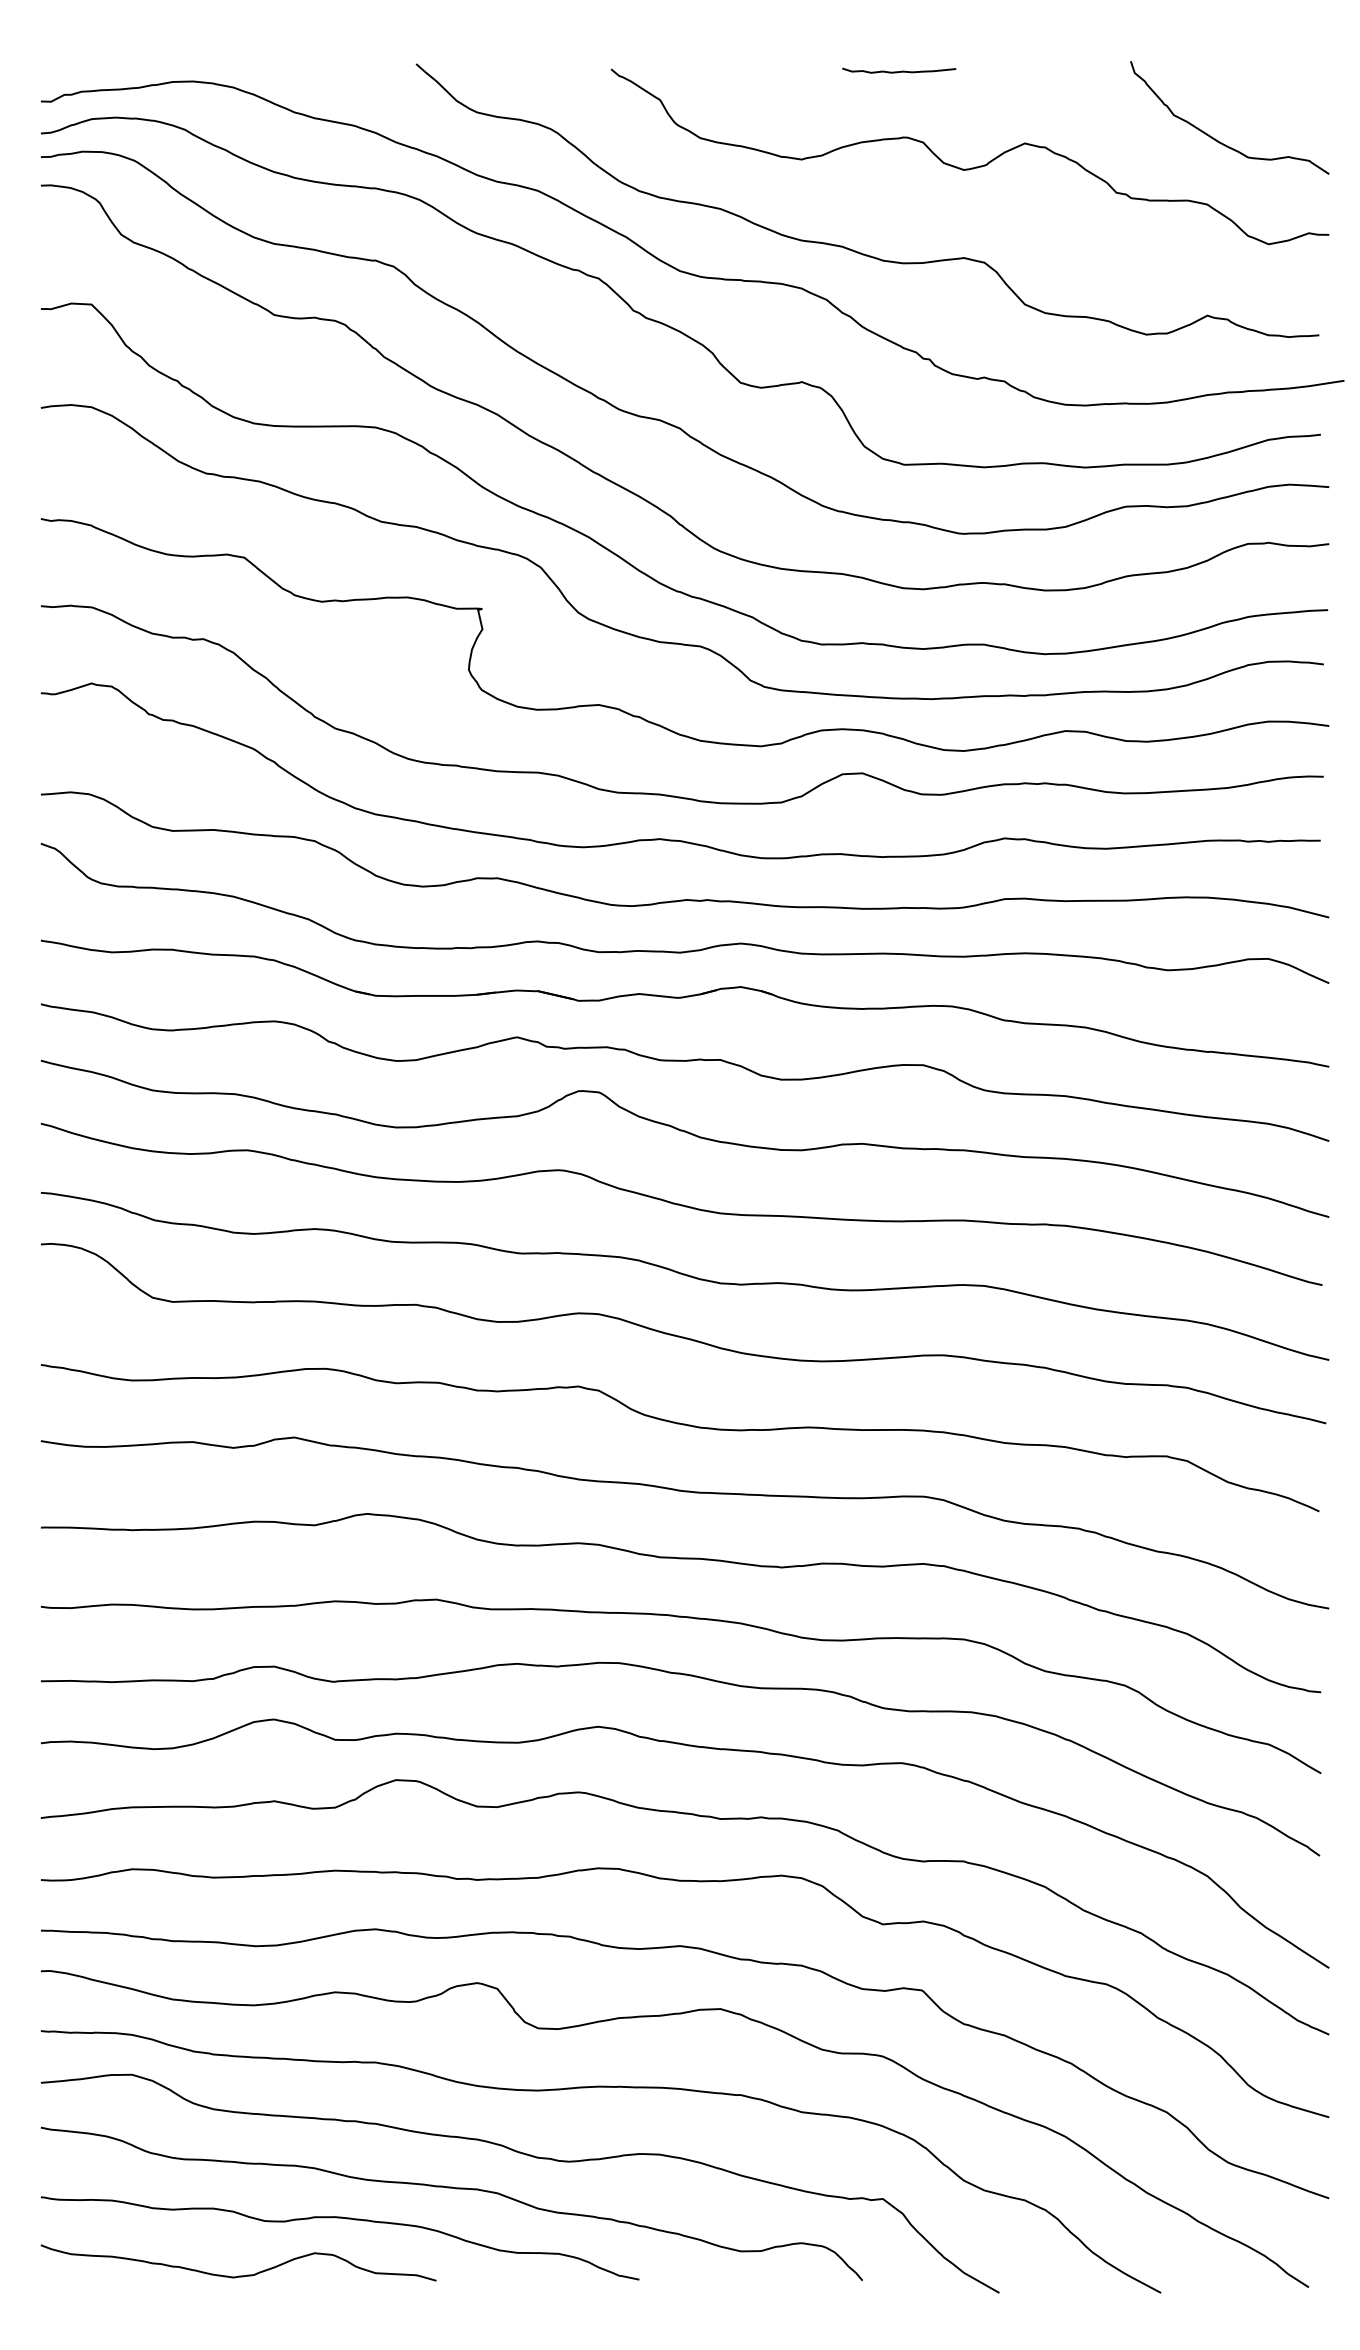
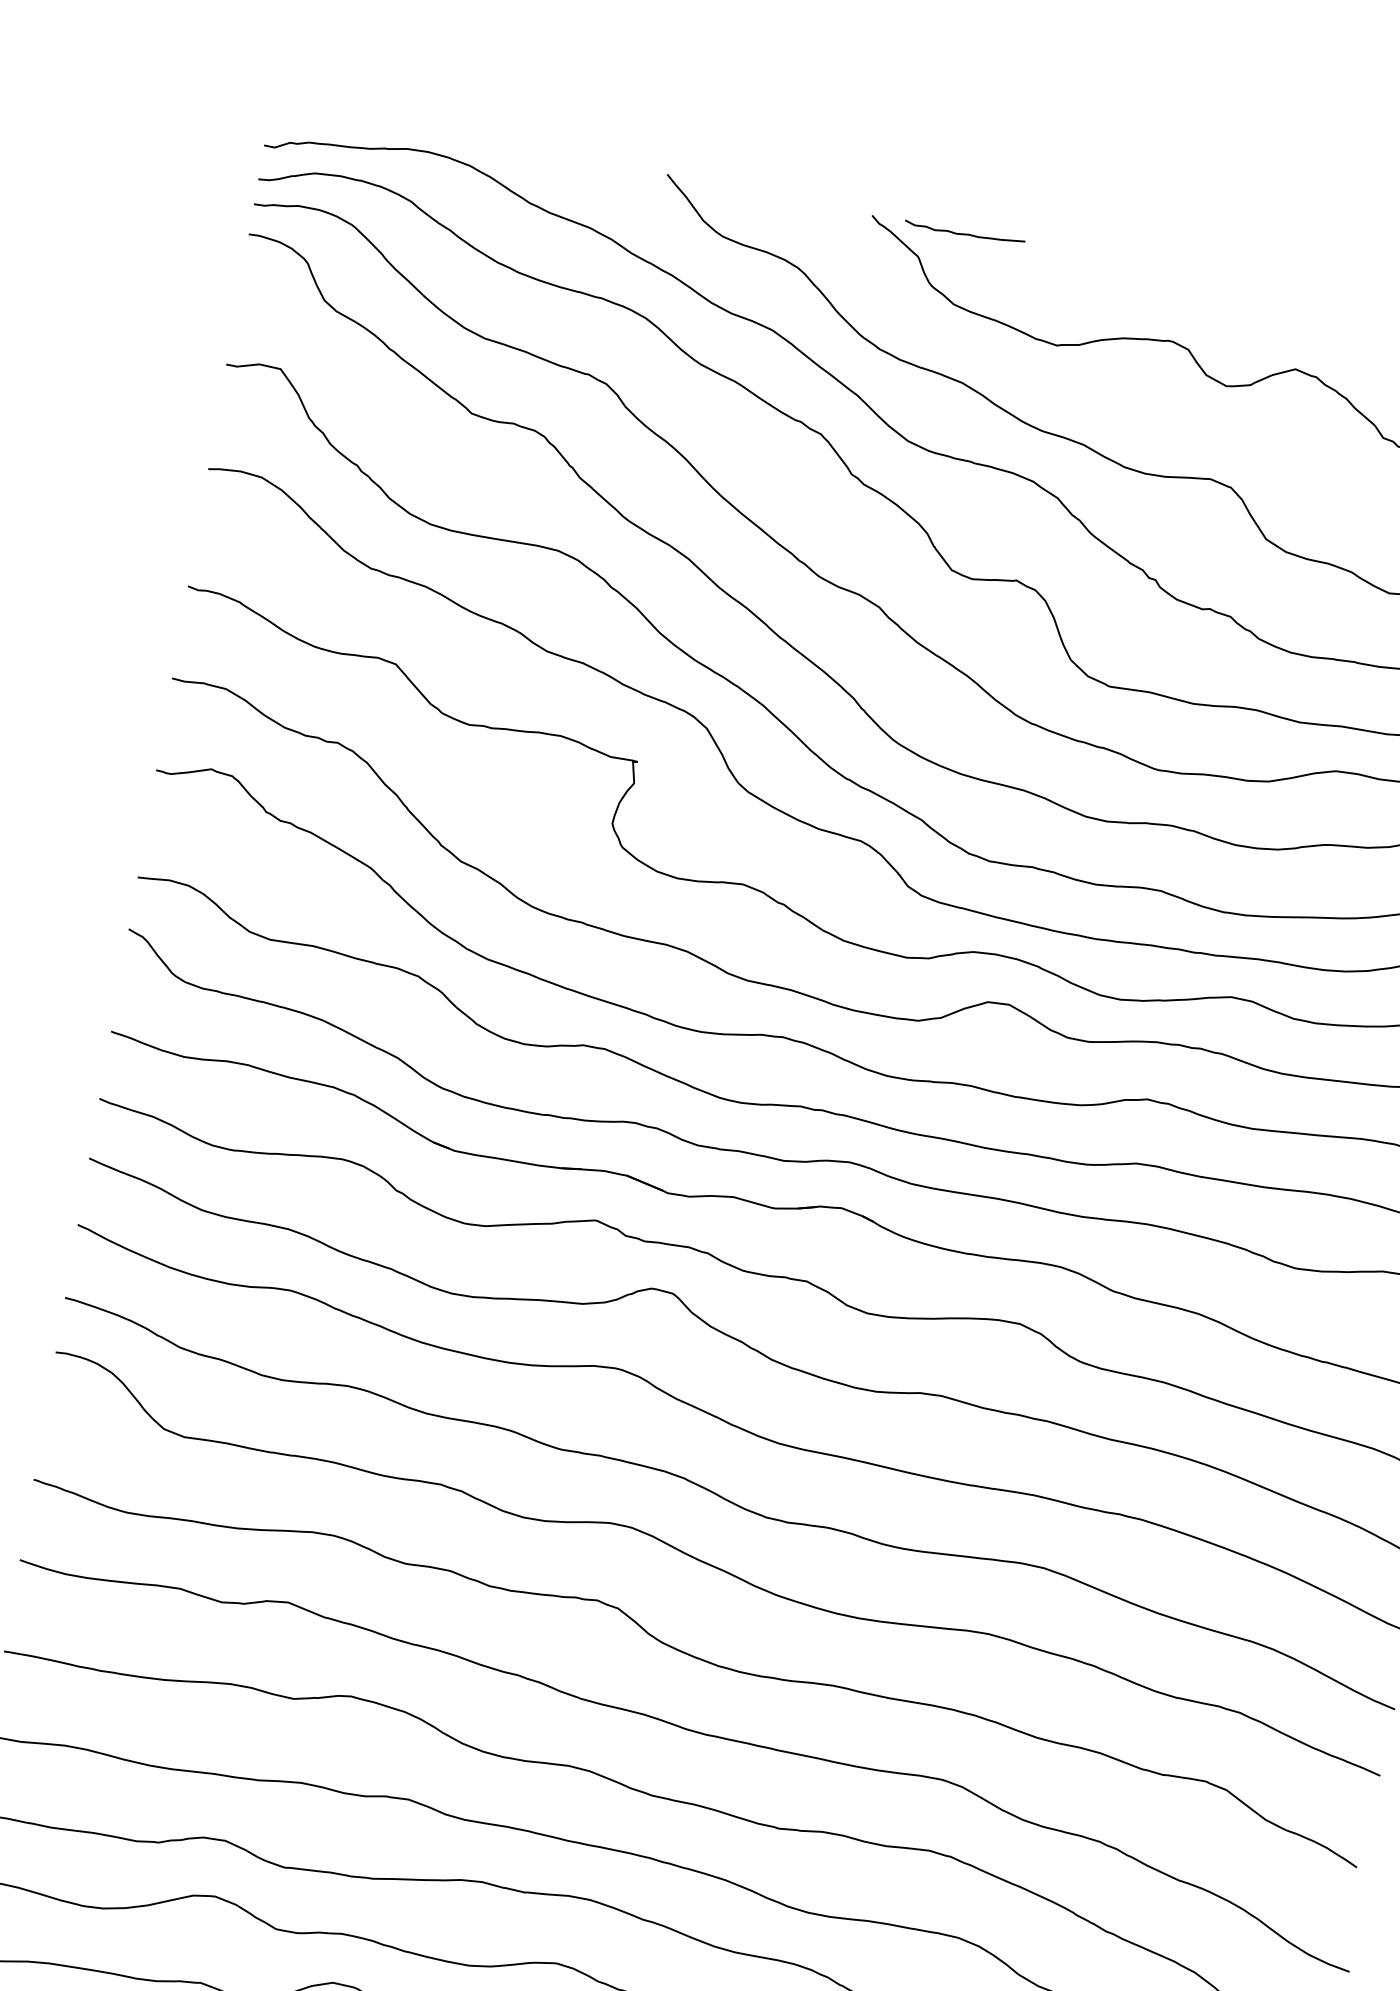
curve: (899, 71) -> (965, 233), moved

